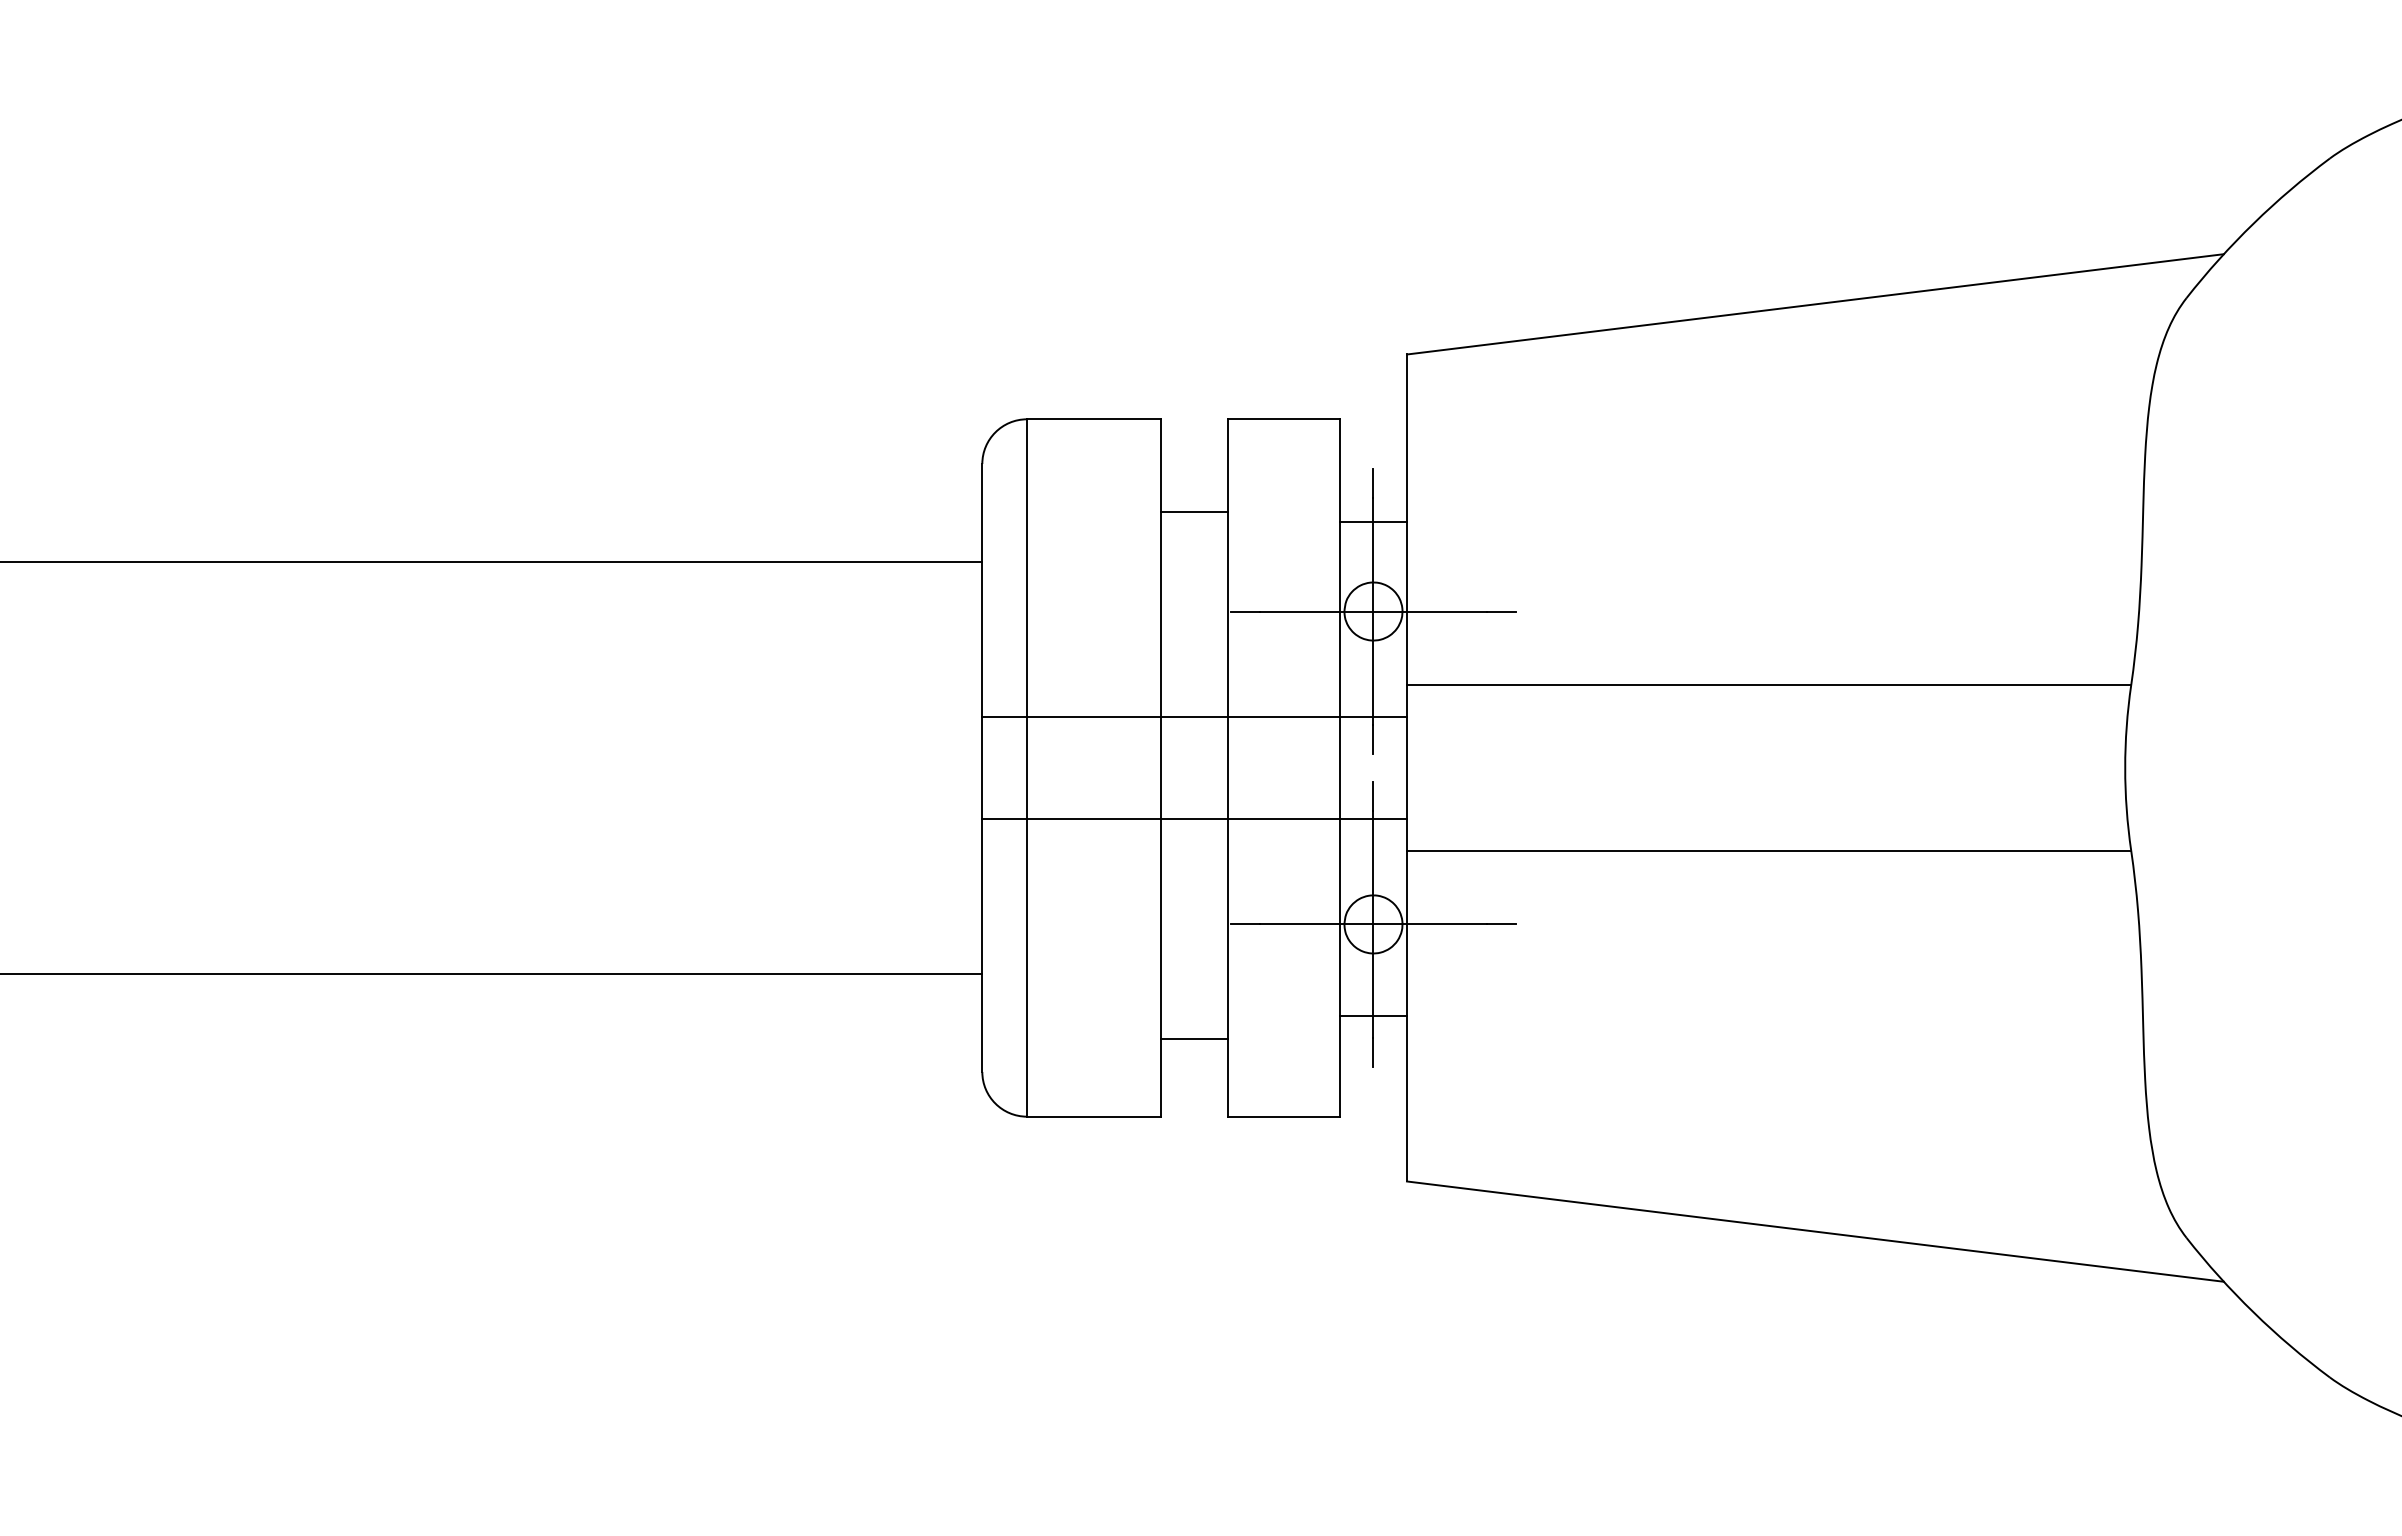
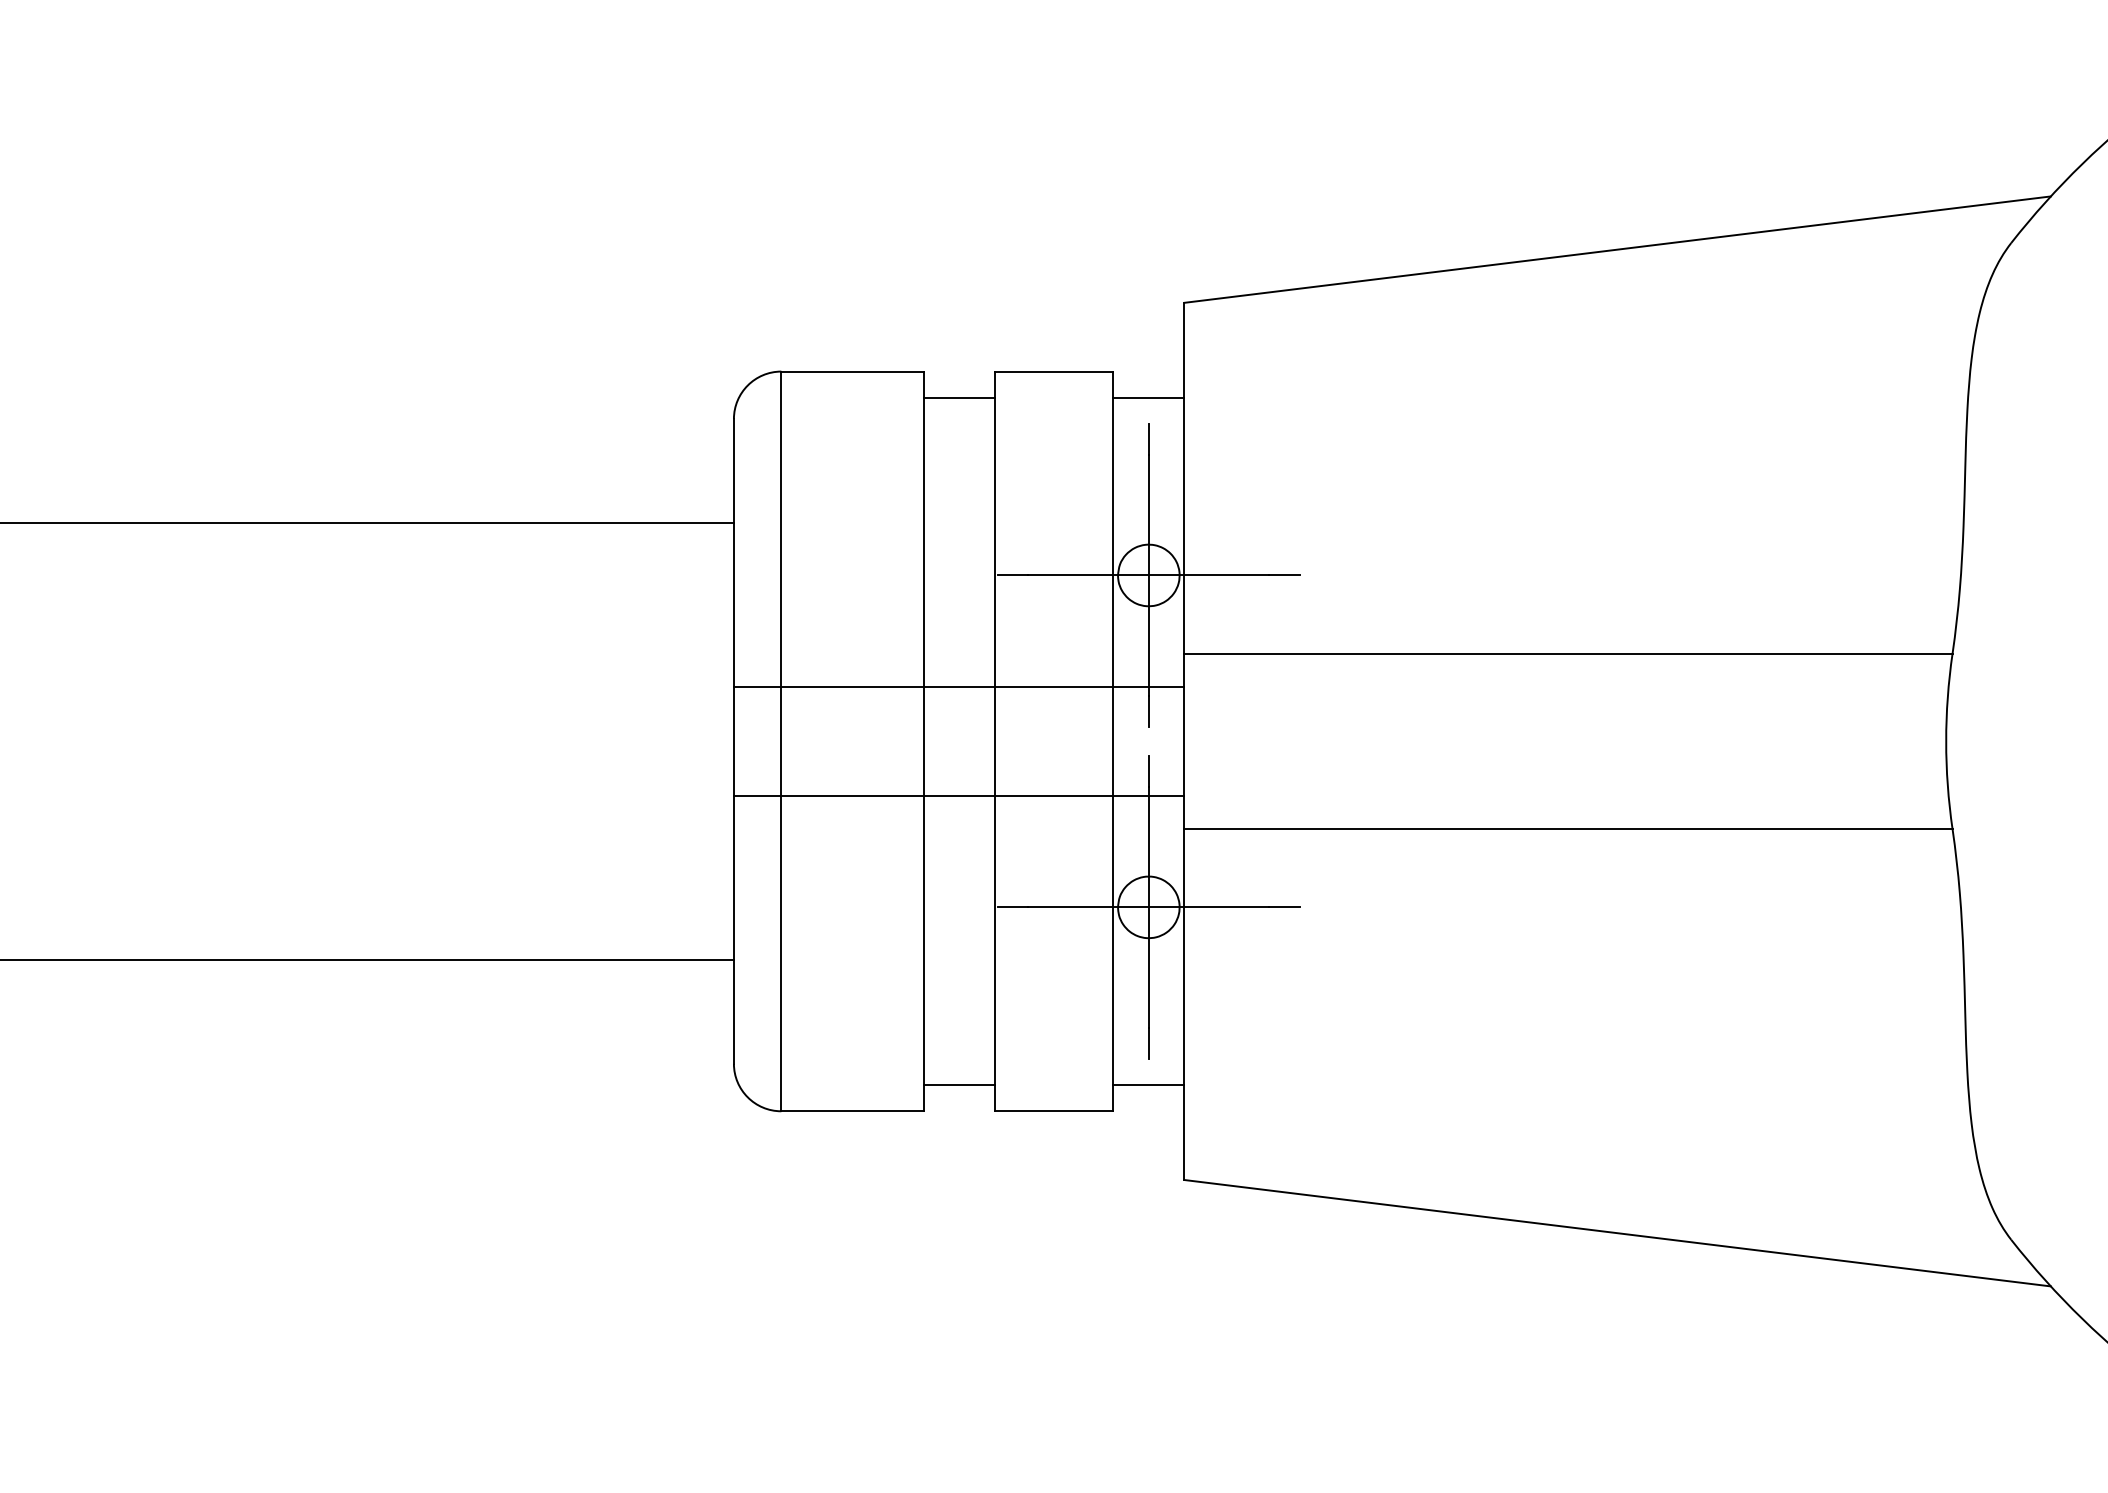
line: (1194, 511) -> (958, 397), moved
line: (1372, 521) -> (1147, 397), moved
line: (1372, 1016) -> (1147, 1085), moved
line: (1194, 1039) -> (958, 1085), moved

